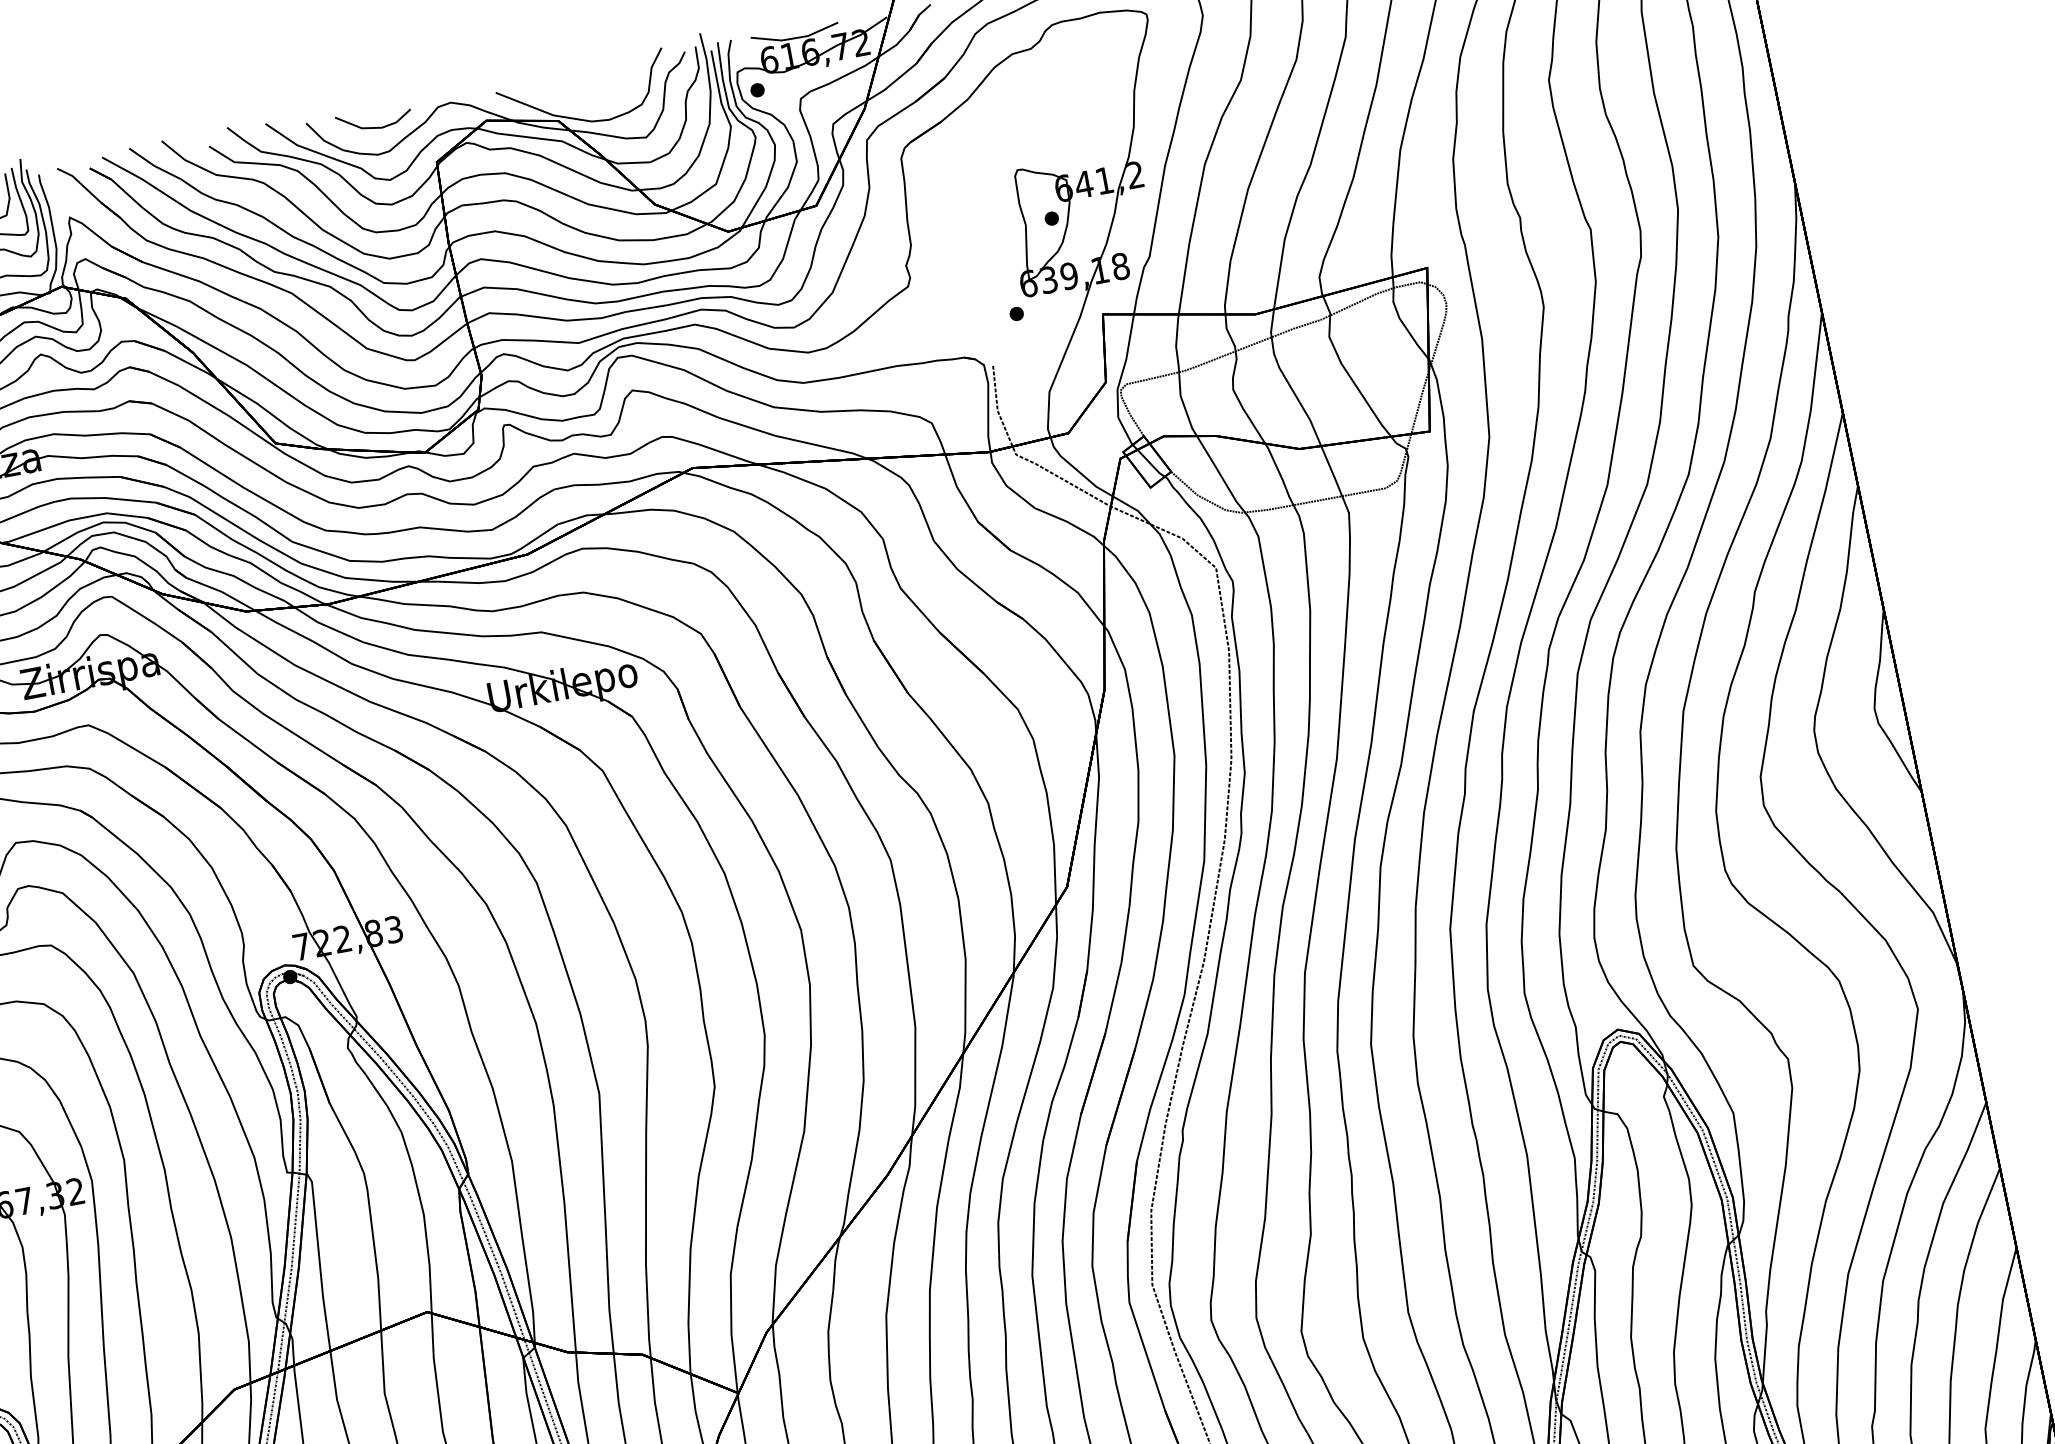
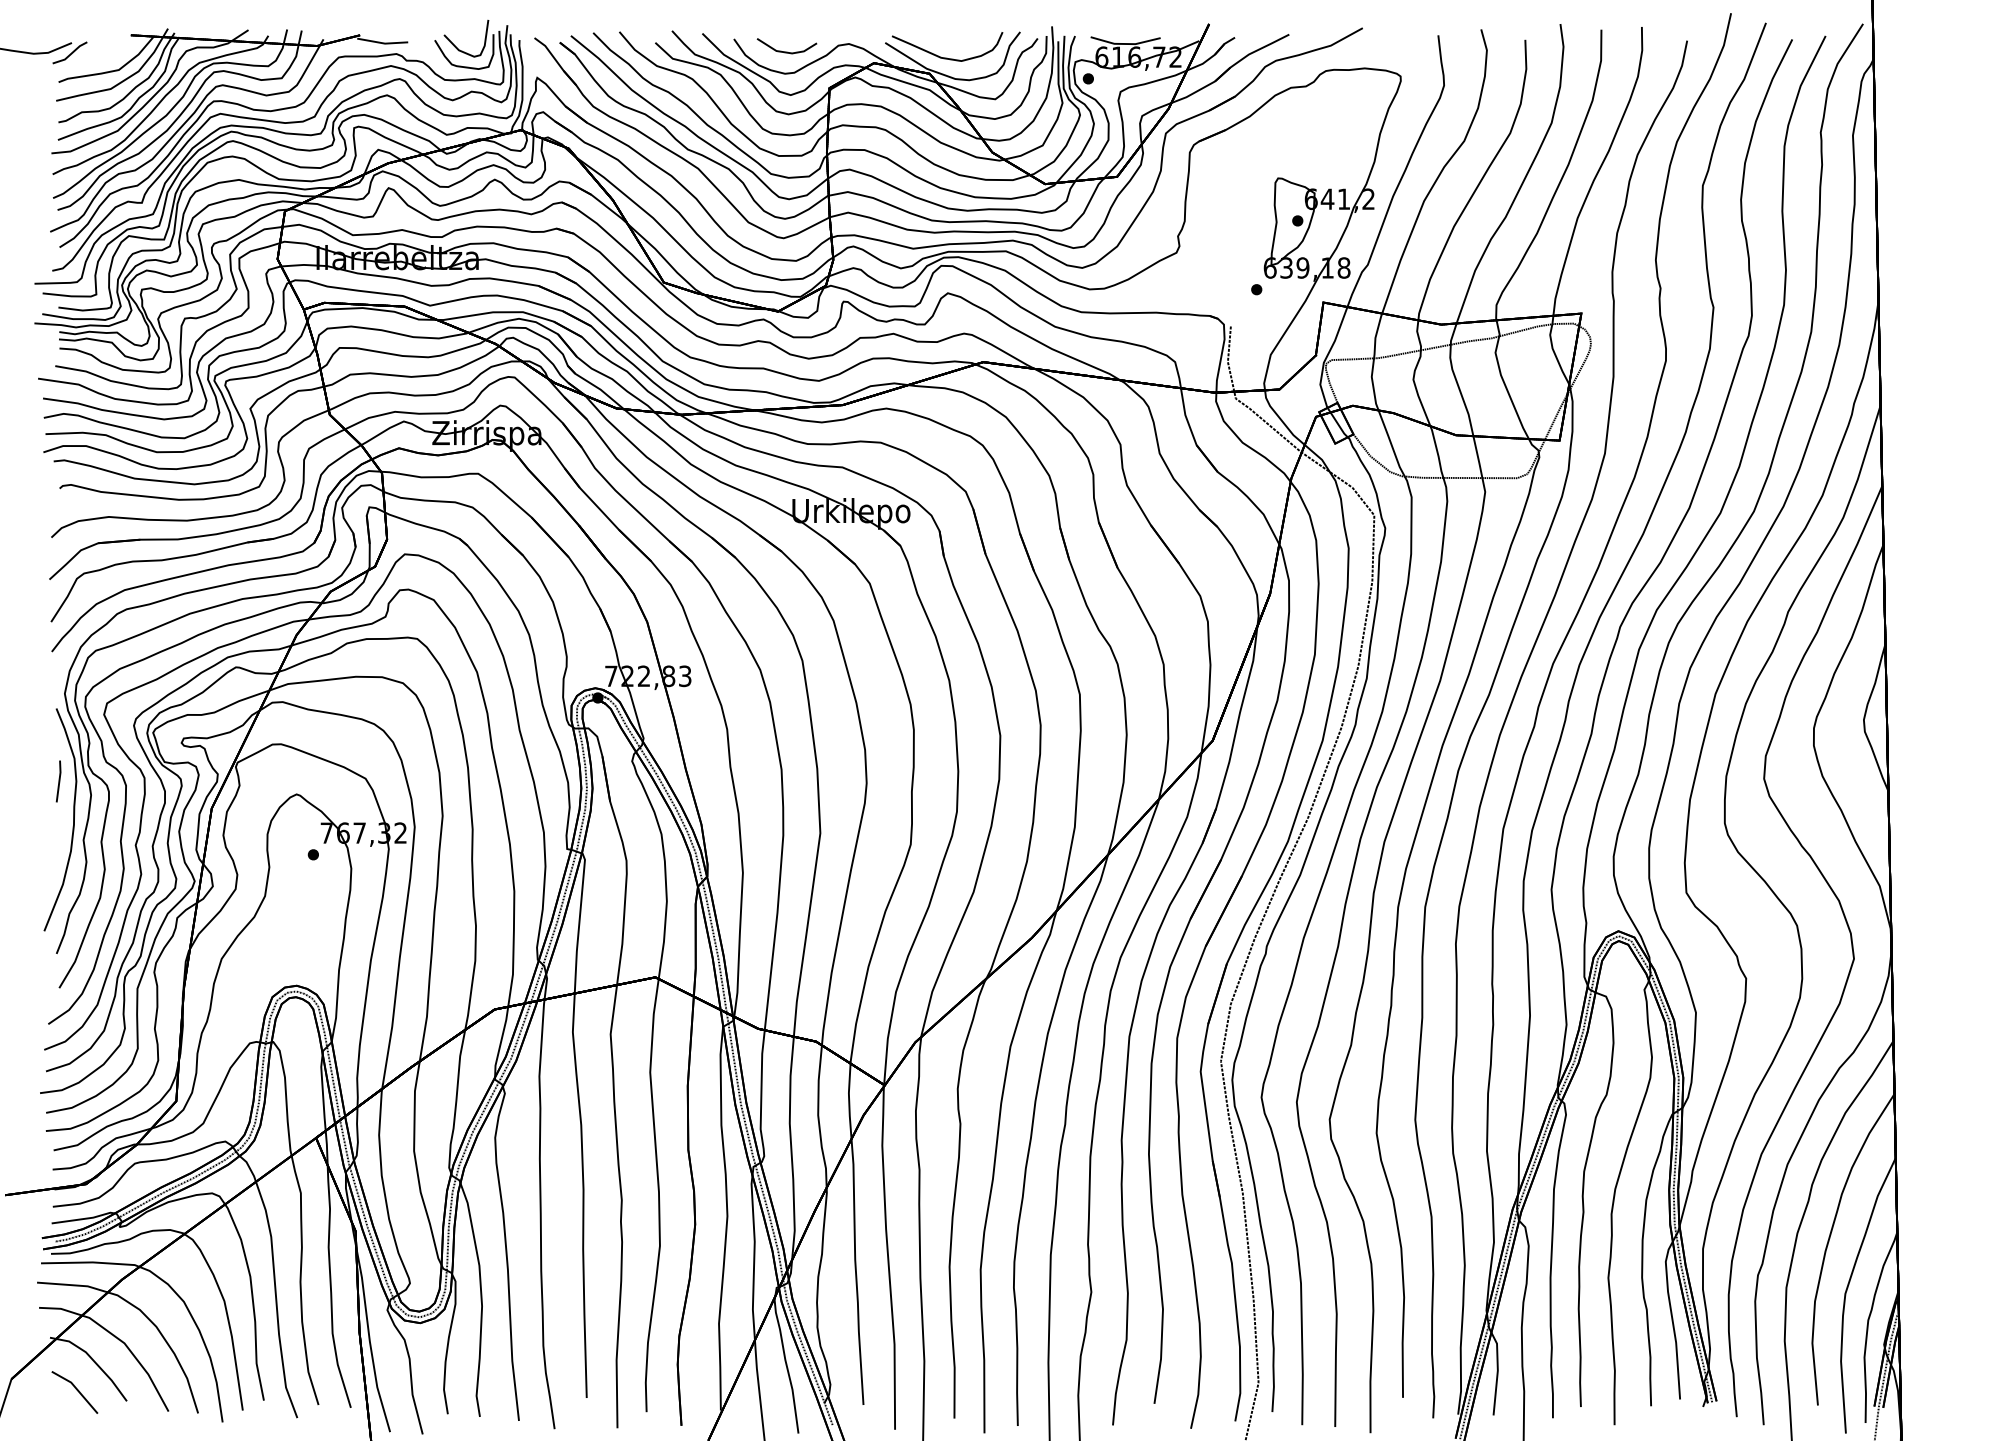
part: (576, 96) -> (947, 57), added

